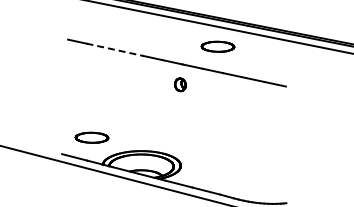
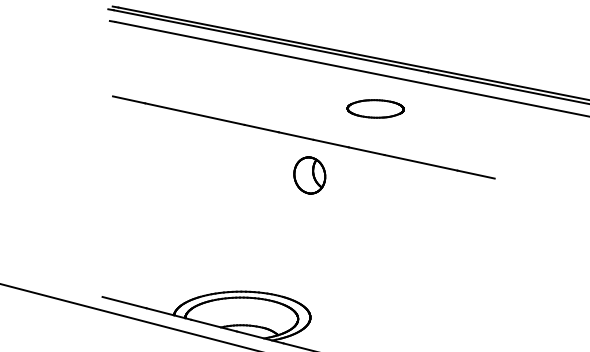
line: (115, 49) -> (196, 113), dashed -> solid
part: (180, 84) -> (309, 174), size x1.67
part: (91, 137) -> (154, 267), removed

